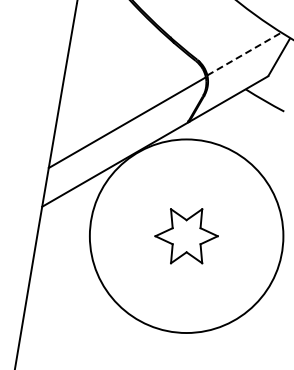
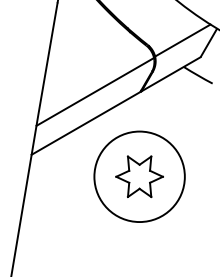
line: (244, 54) -> (182, 40), dashed -> solid
circle: (186, 235) -> (139, 176), size x0.62

